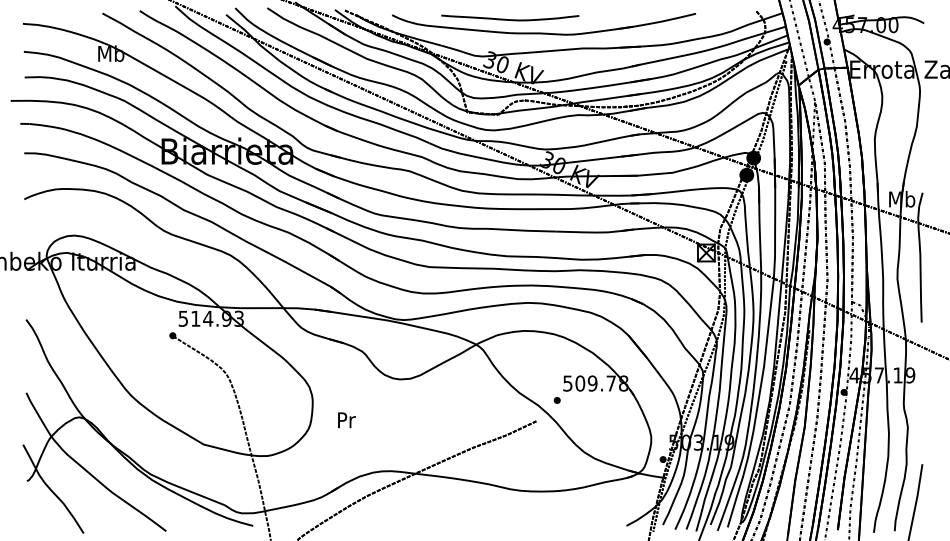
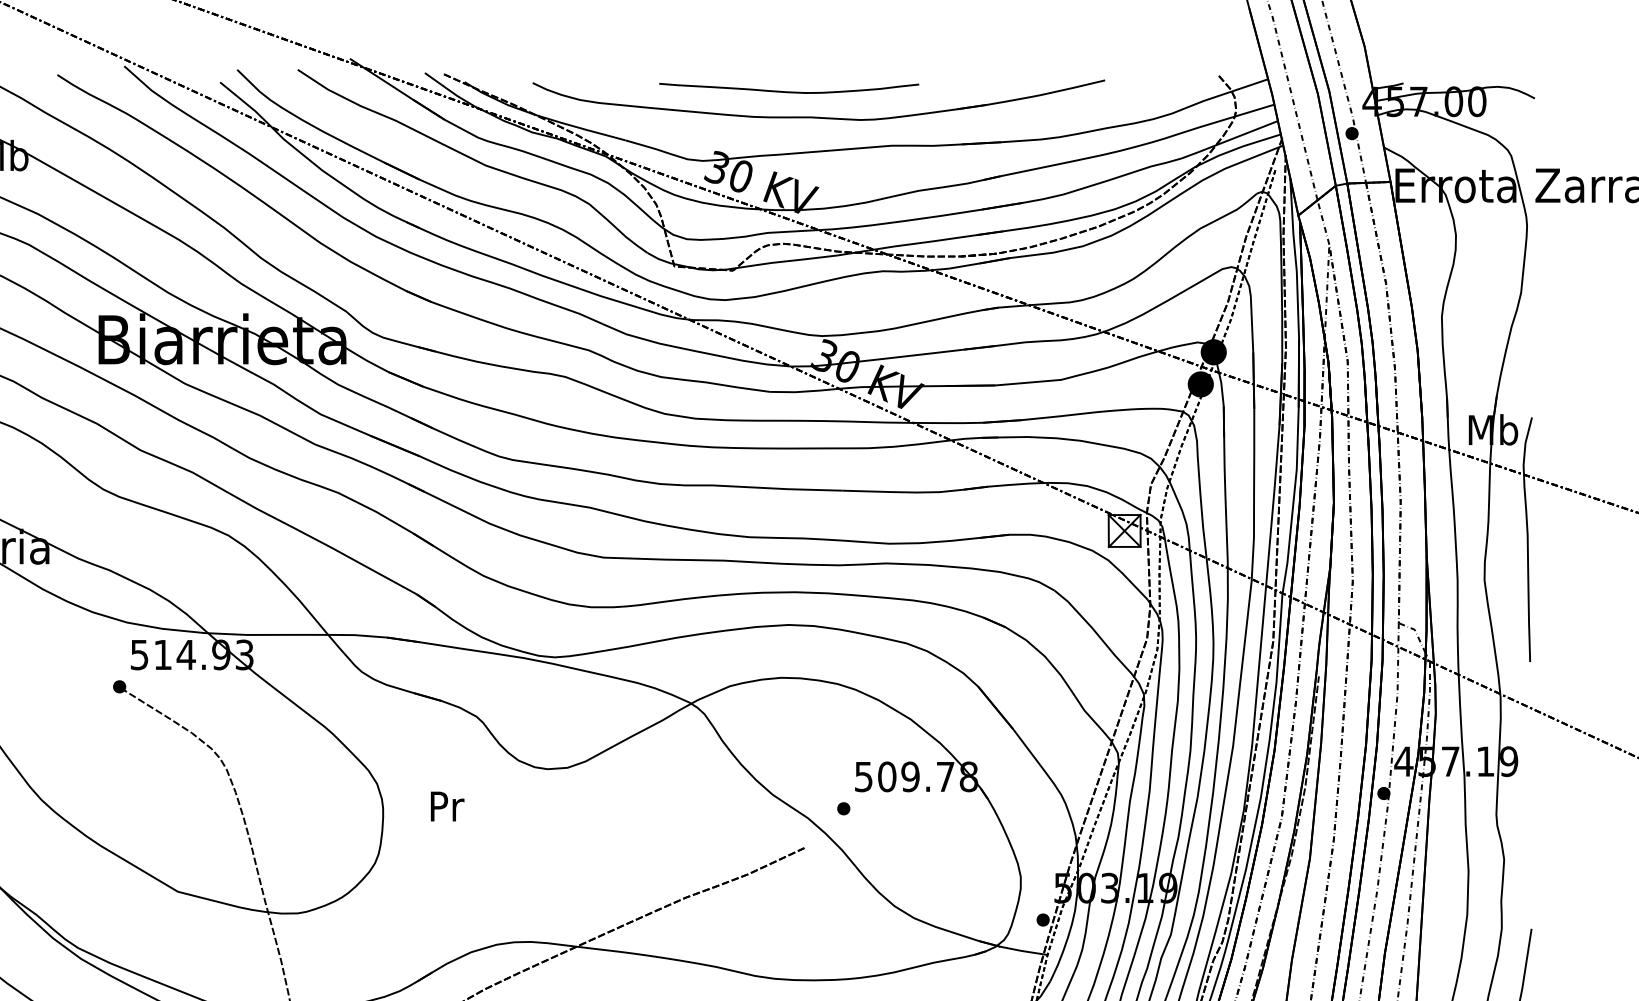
curve: (510, 19) -> (789, 91), moved
text: (346, 420) -> (446, 806), moved

